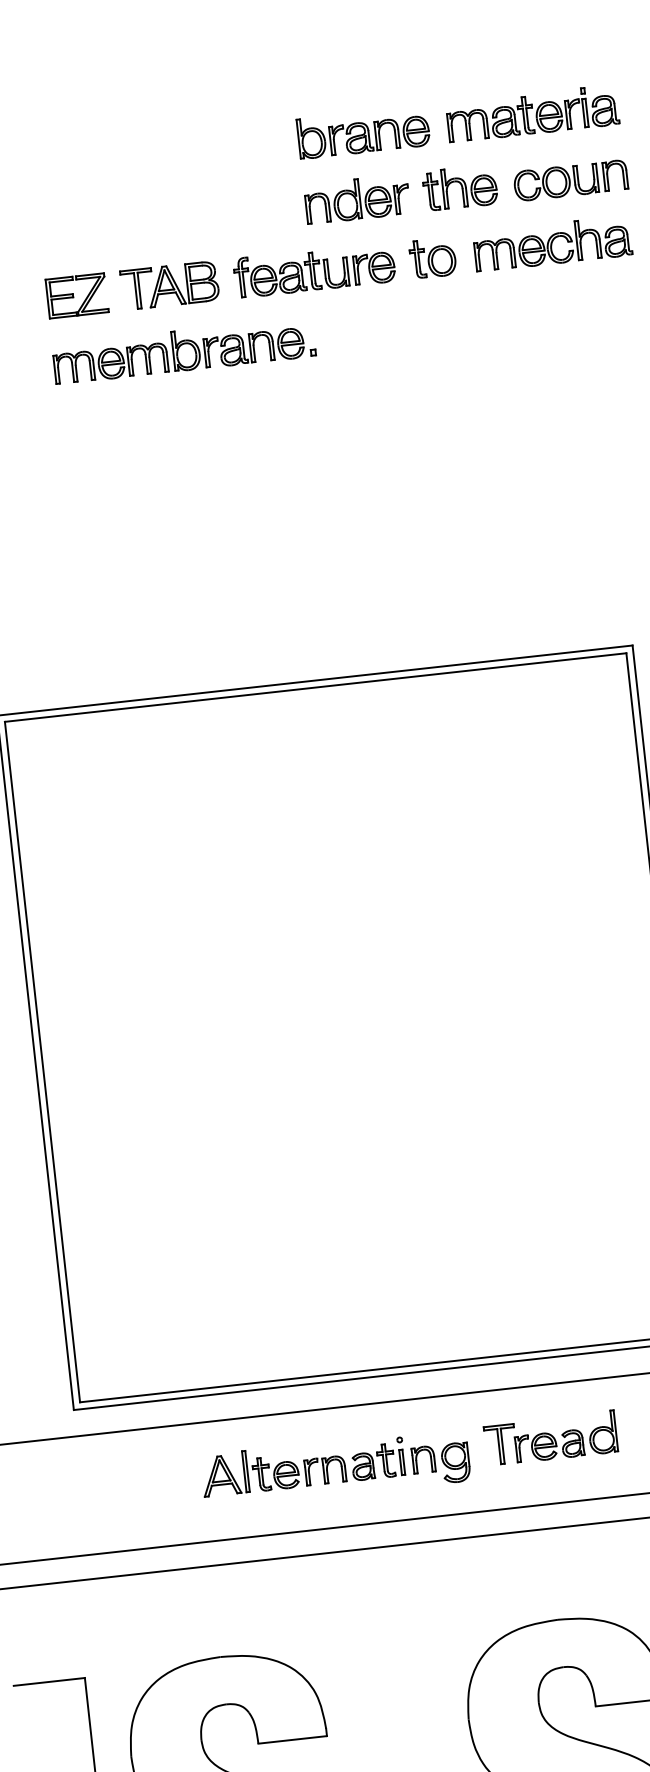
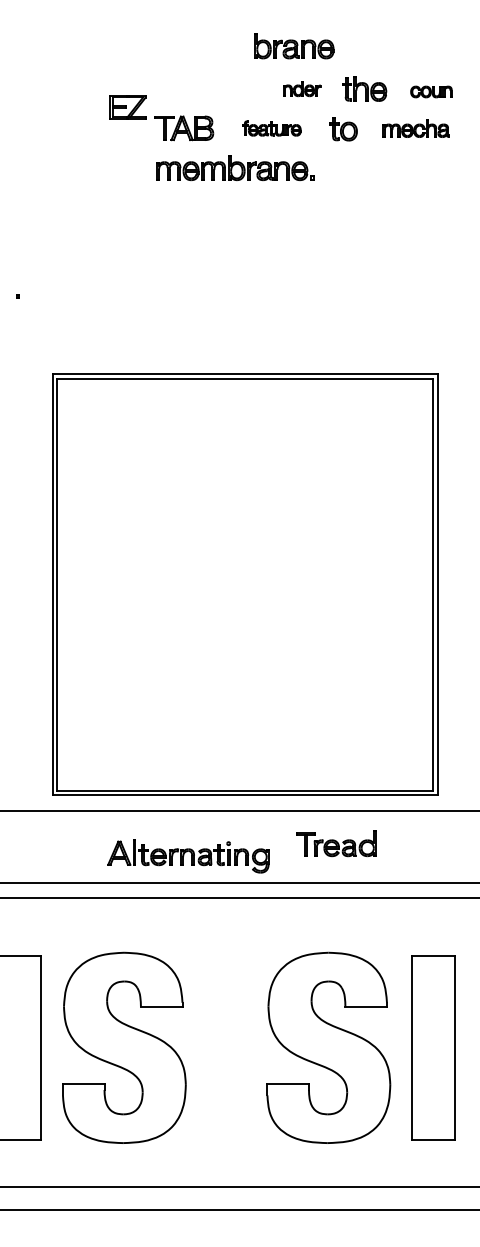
part: (532, 114) -> (412, 49), removed
part: (363, 132) -> (294, 46), moved
part: (571, 179) -> (431, 91), size x0.6
part: (355, 198) -> (301, 88), size x0.6
part: (552, 243) -> (416, 128), size x0.7
part: (313, 270) -> (271, 128), size x0.6
part: (76, 296) -> (127, 107), moved
part: (184, 351) -> (235, 168), moved
part: (335, 1468) -> (188, 856), moved

